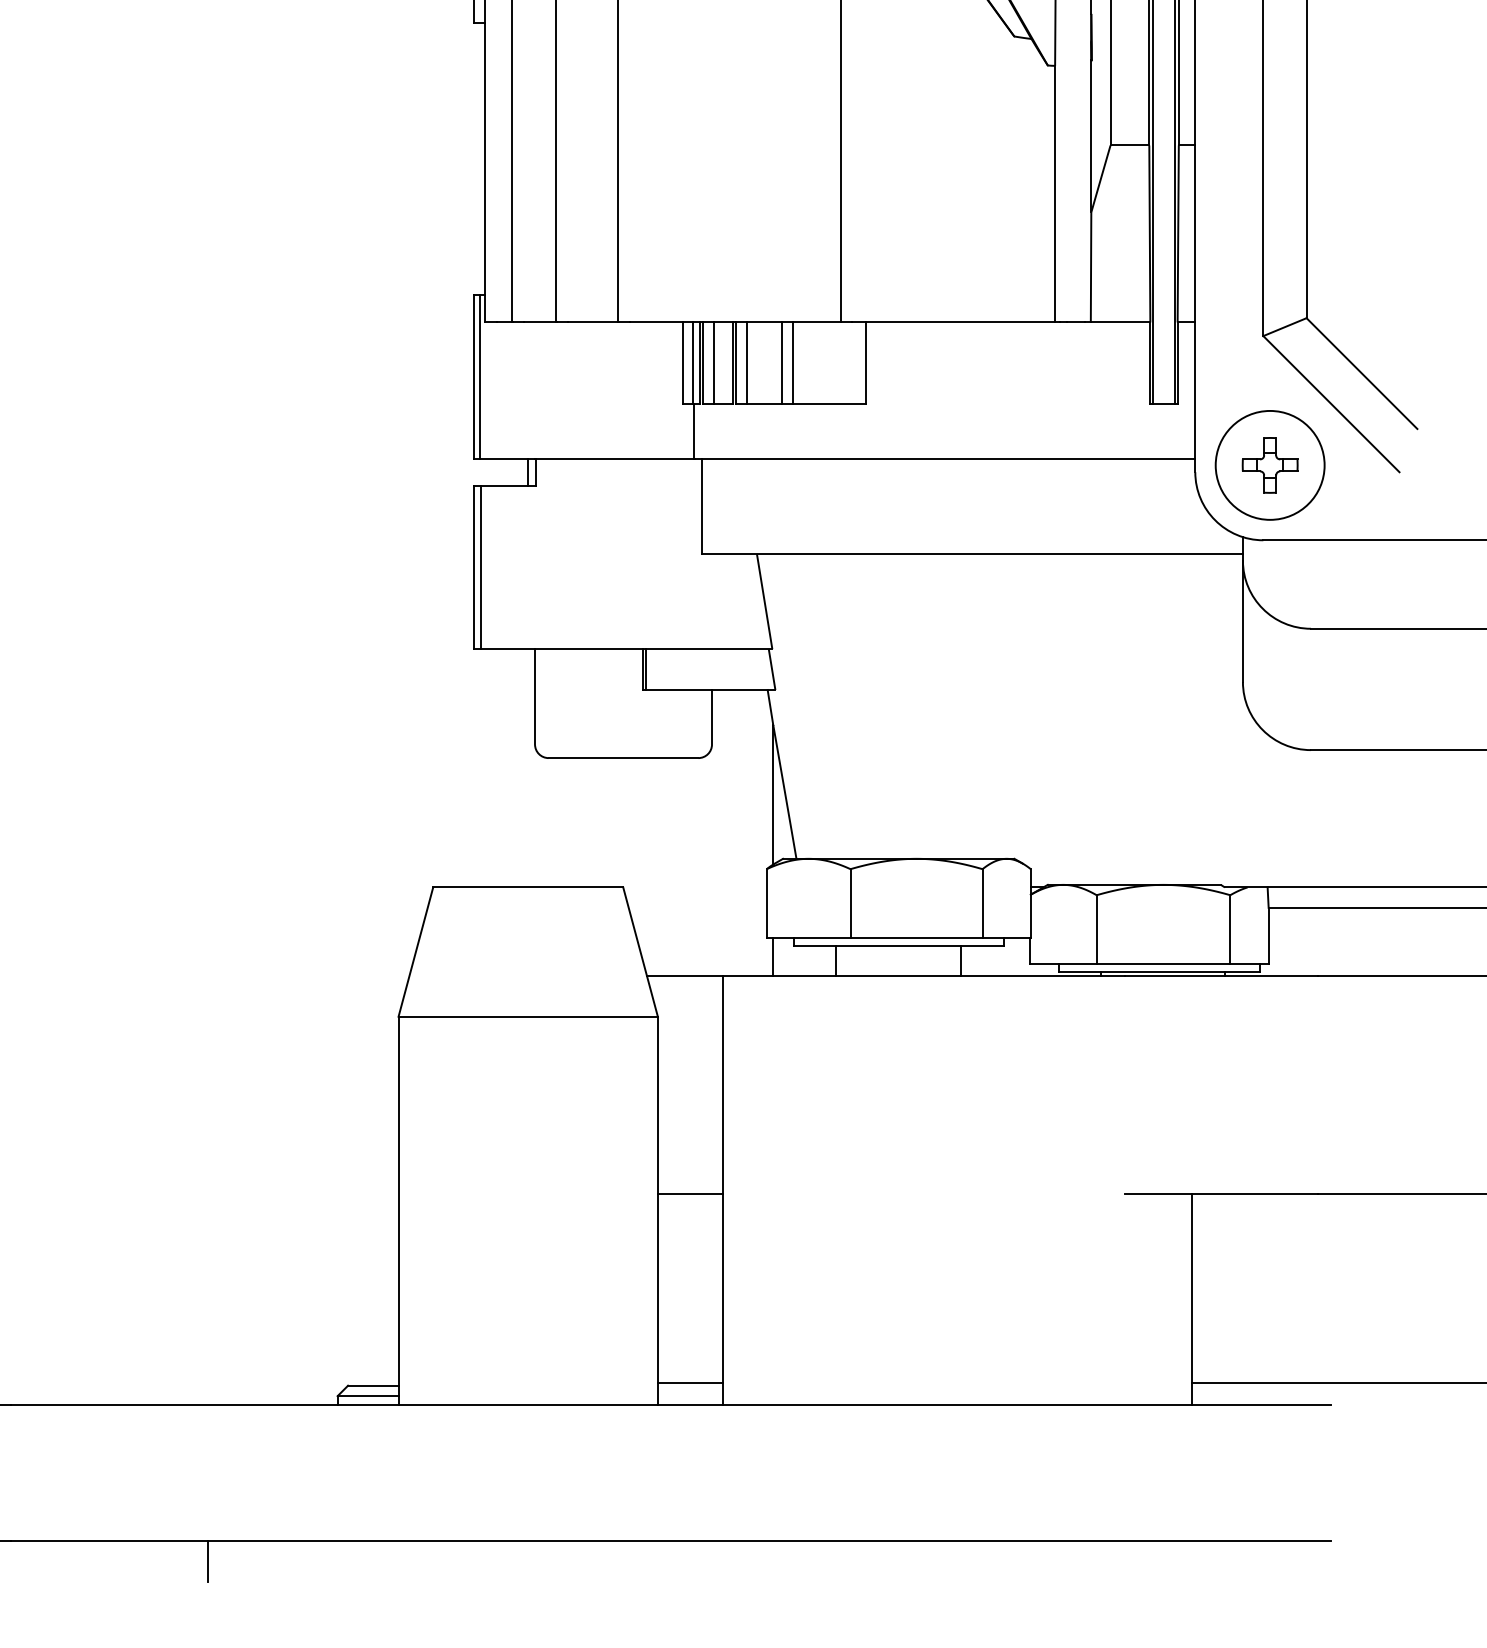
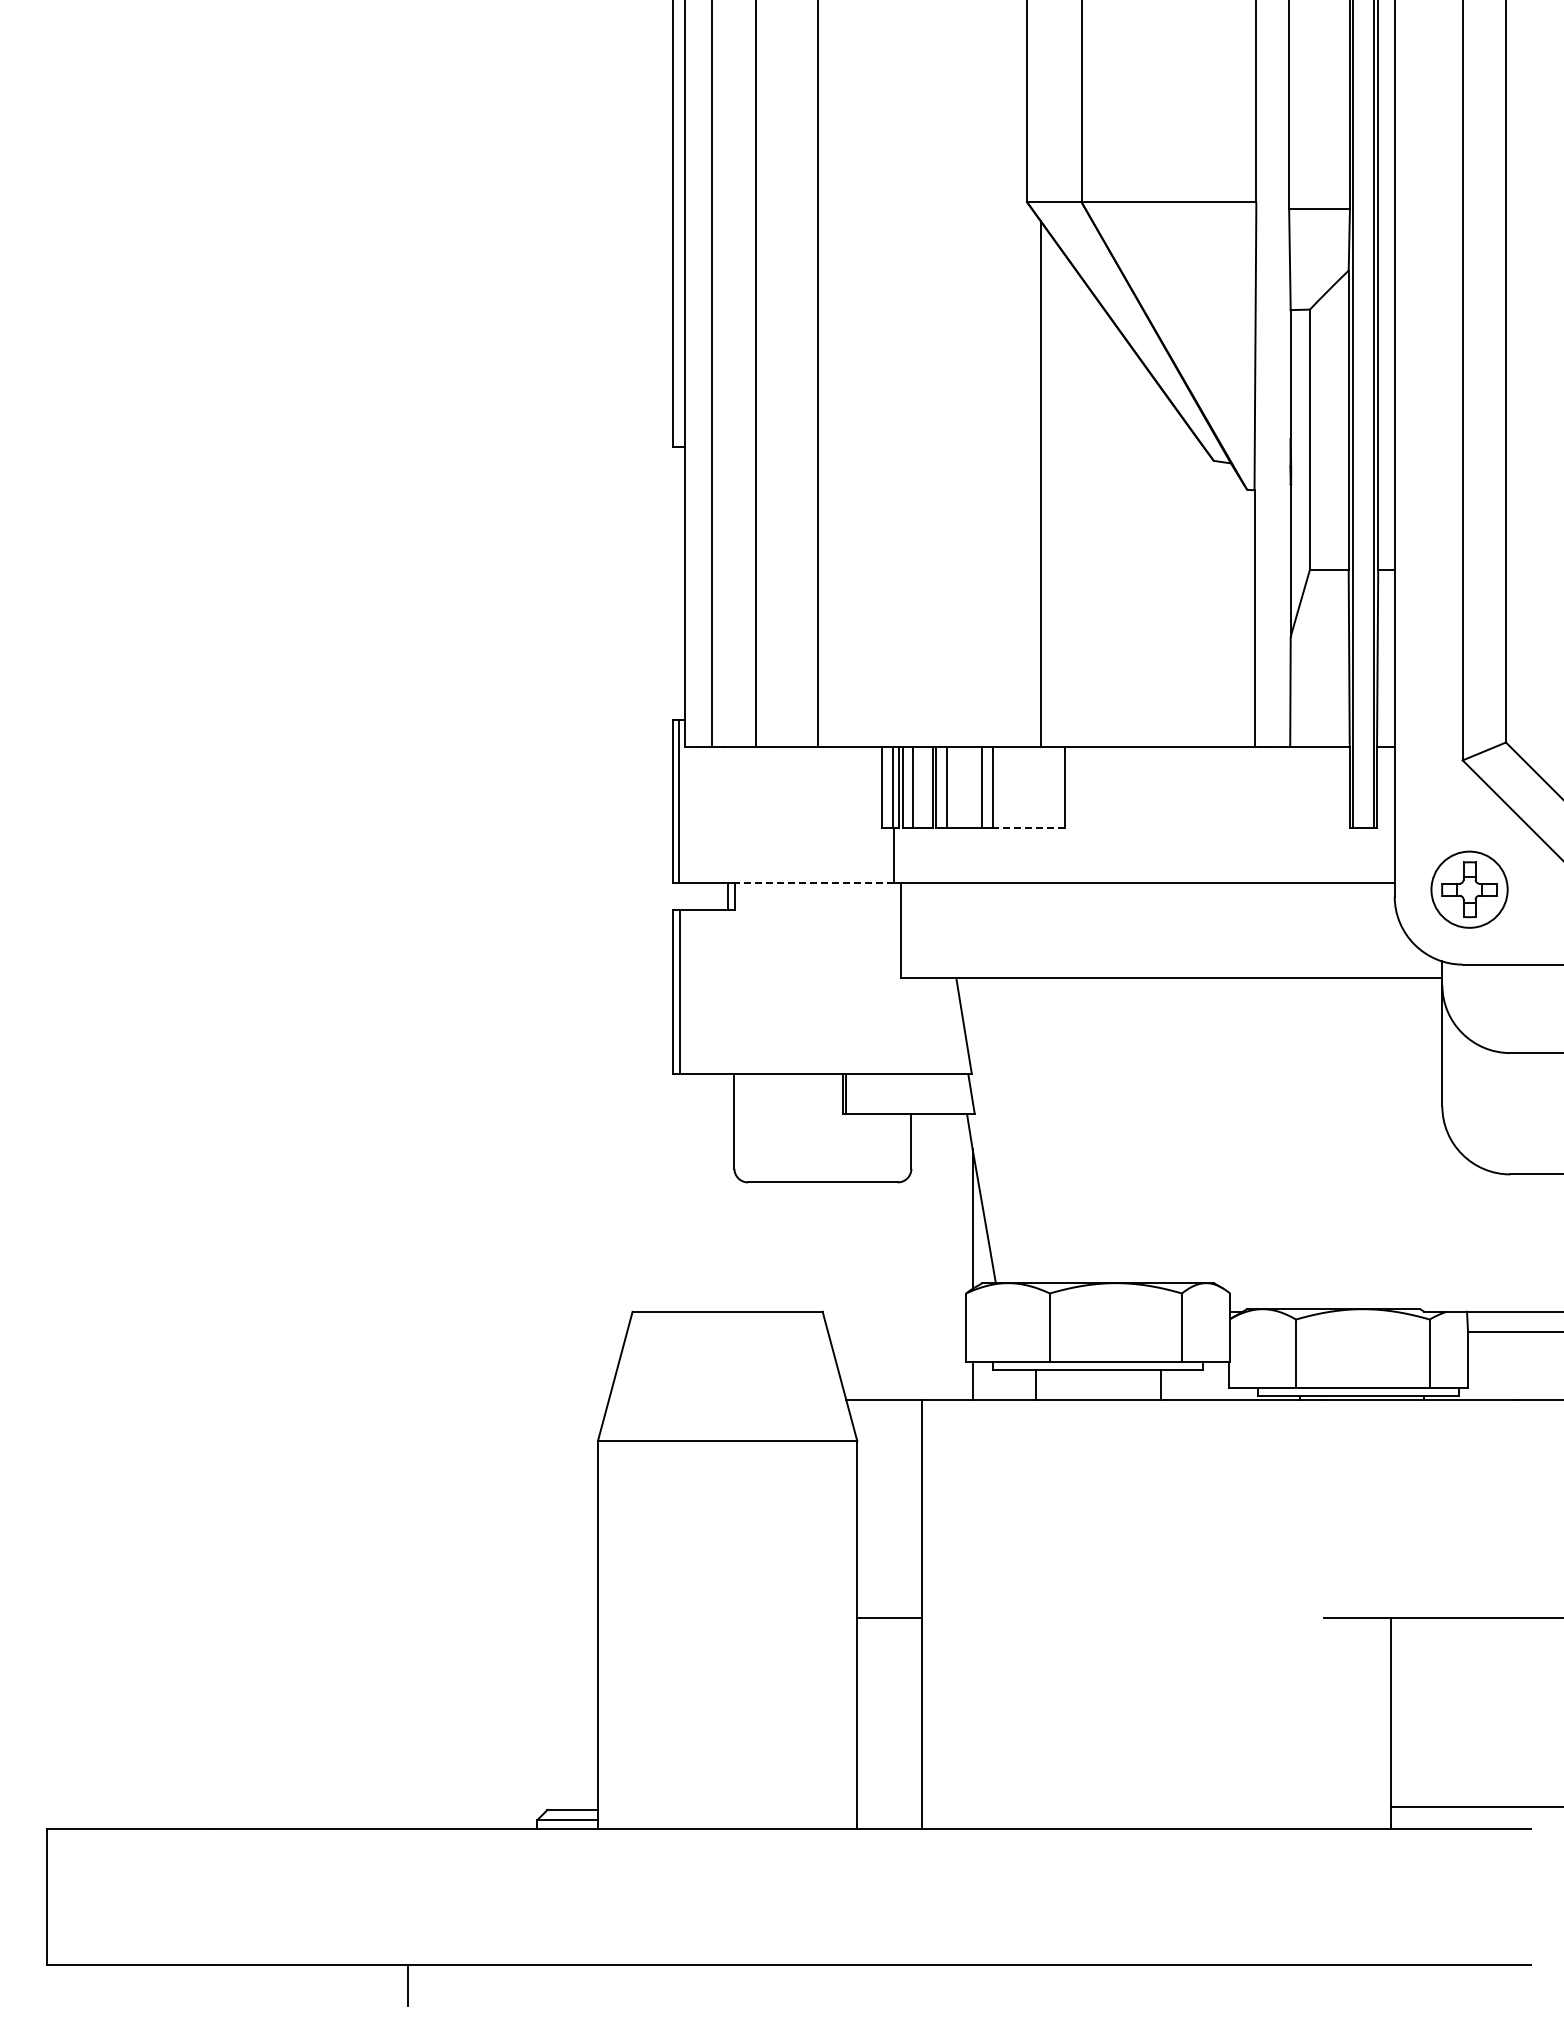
line: (829, 404) -> (1028, 828), solid -> dashed
line: (615, 458) -> (814, 882), solid -> dashed
circle: (1270, 465) -> (1469, 889), size x0.7
line: (690, 1383) -> (889, 1807), removed

